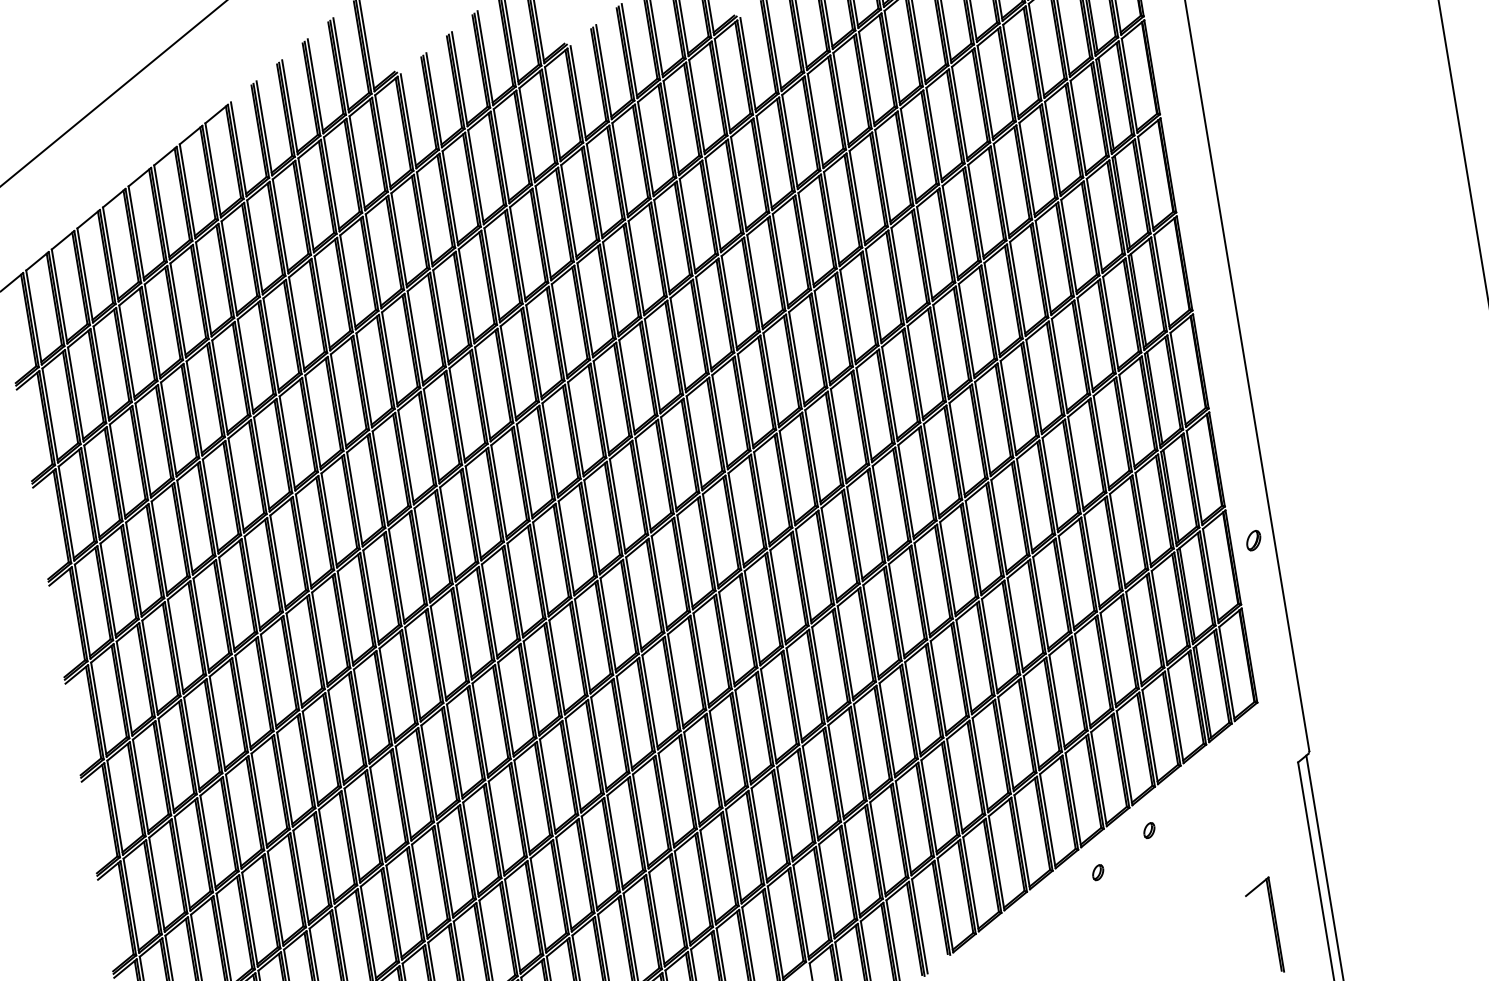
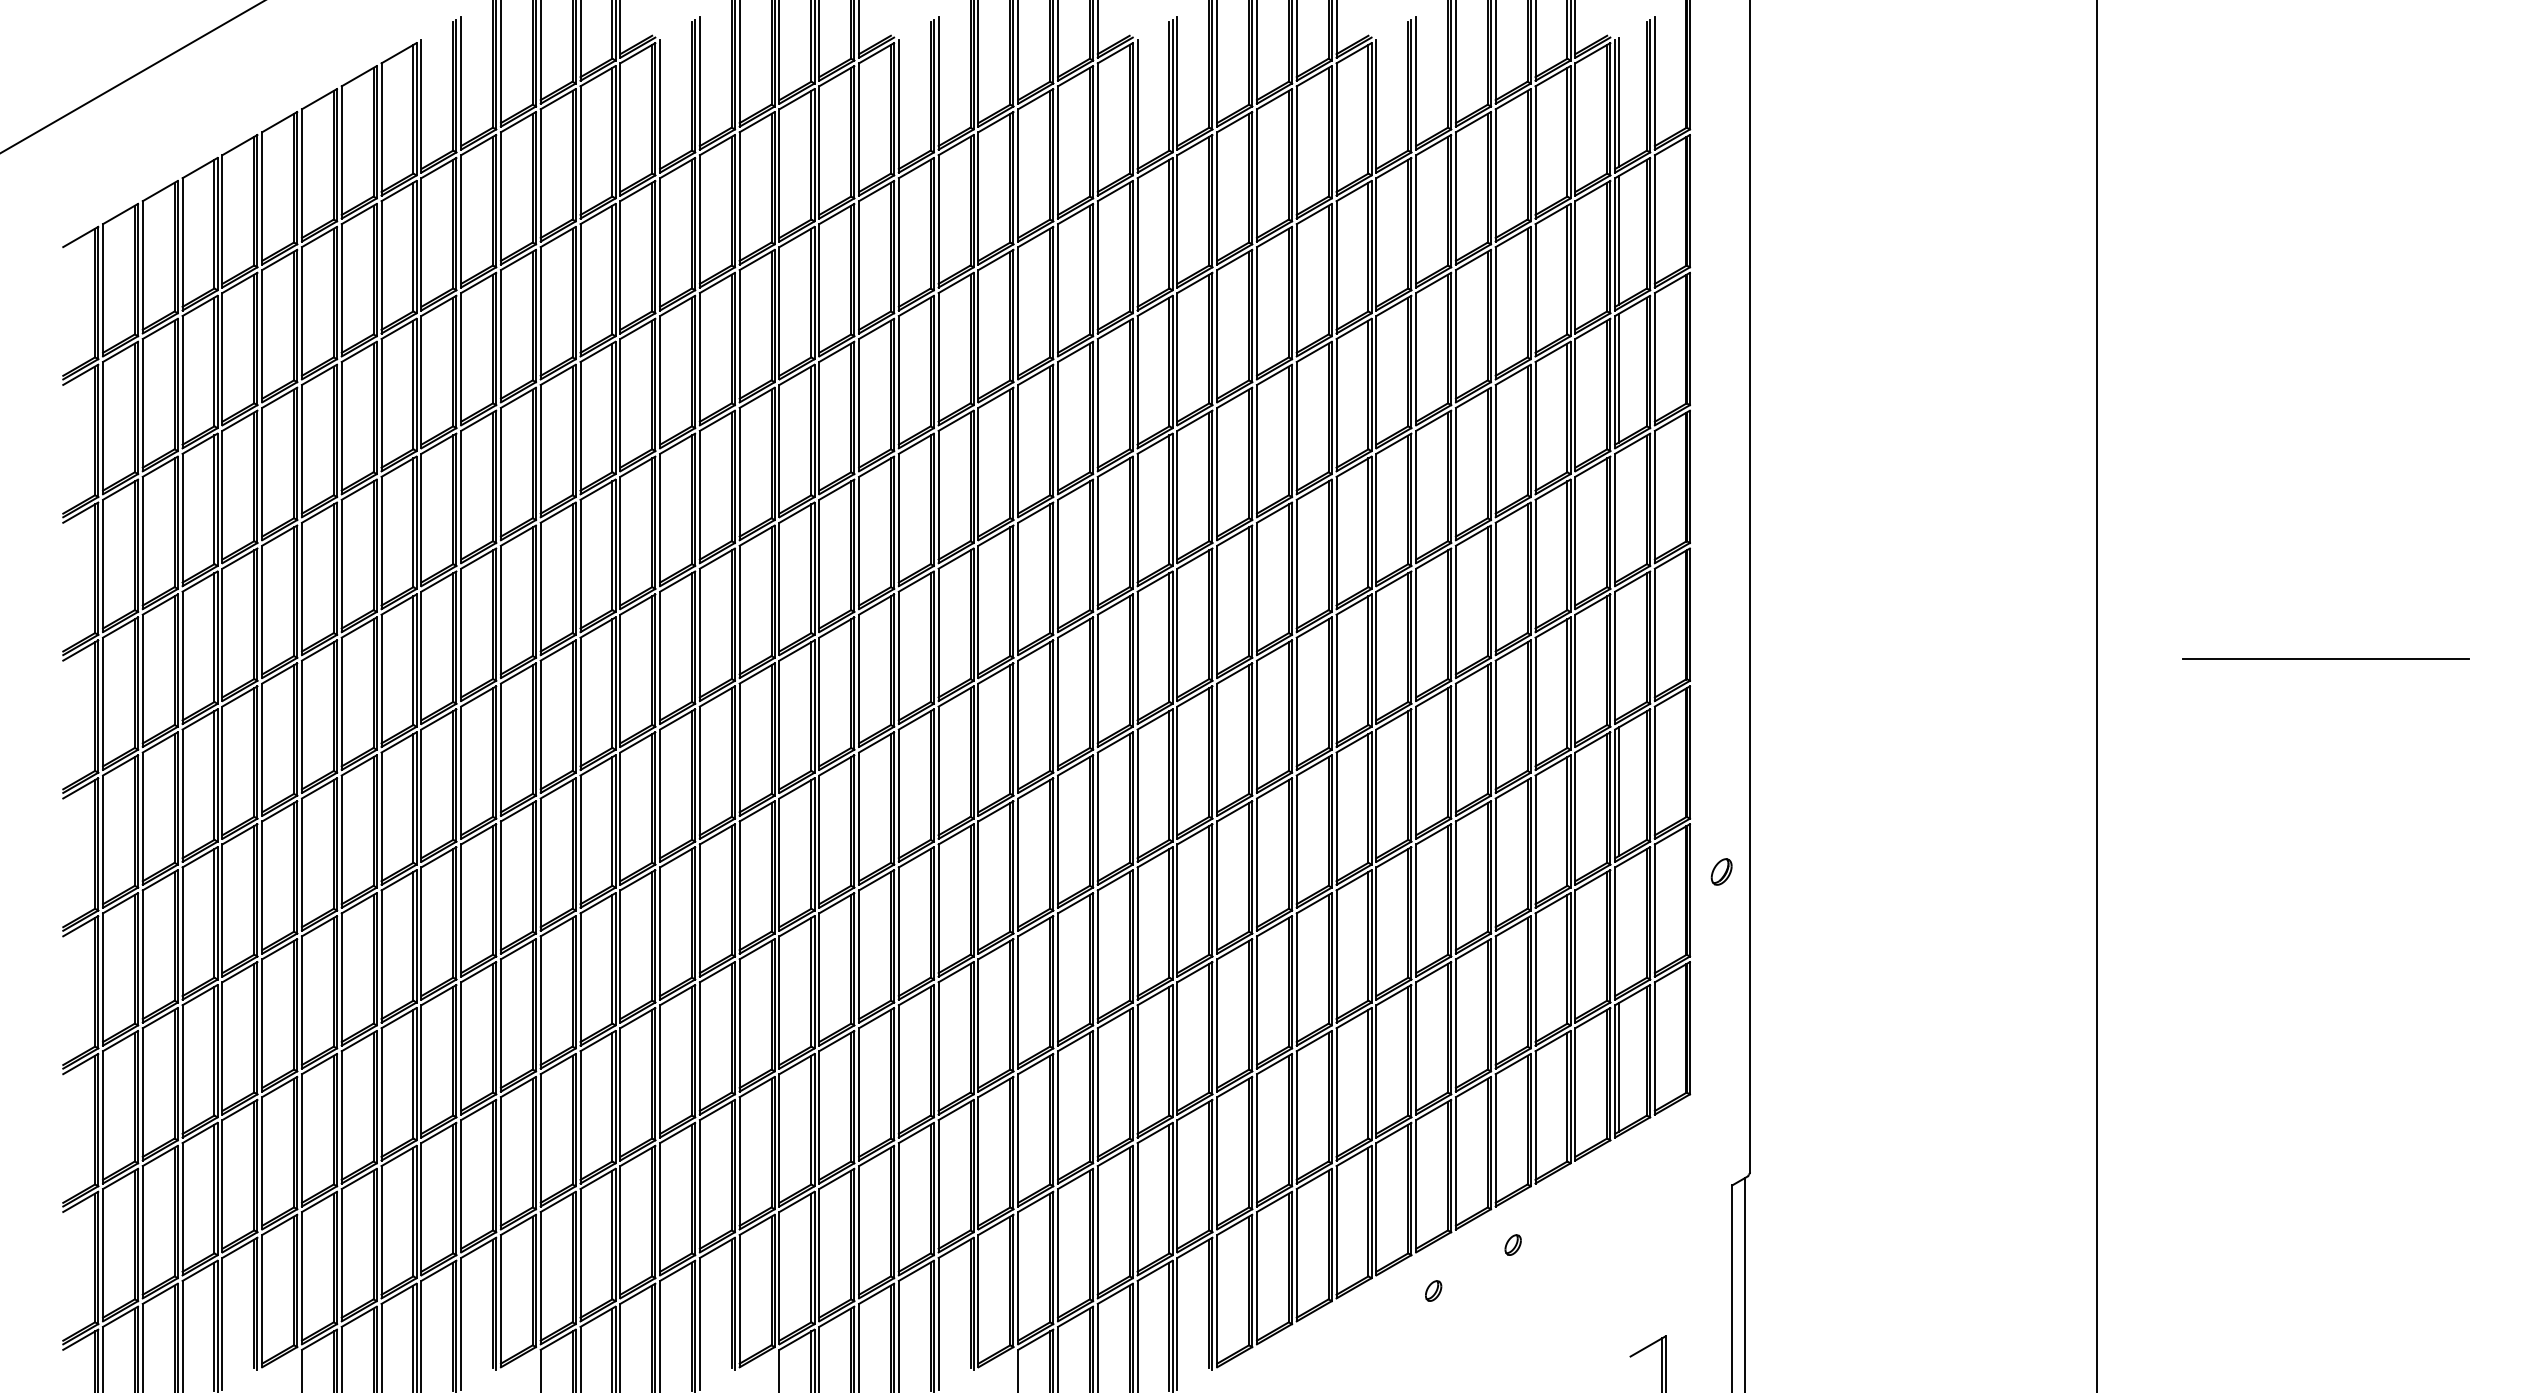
line: (1138, 299) -> (1618, 515), removed
line: (1154, 397) -> (1618, 653), removed
line: (1187, 593) -> (1618, 929), removed

